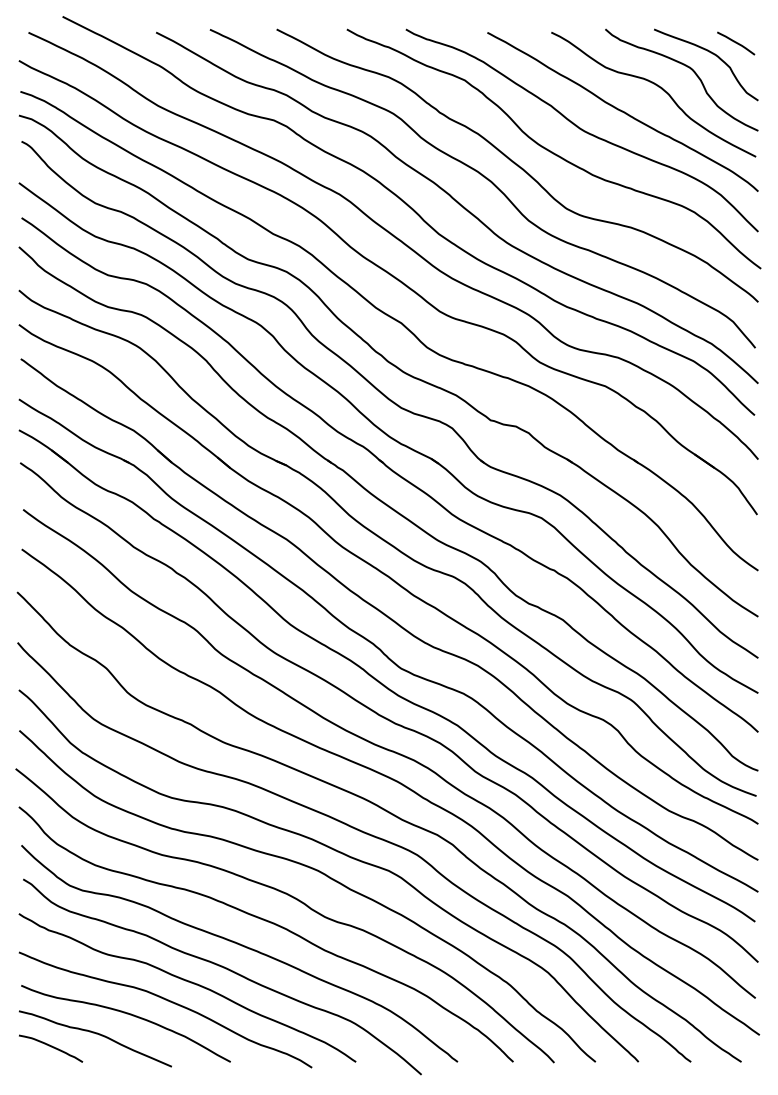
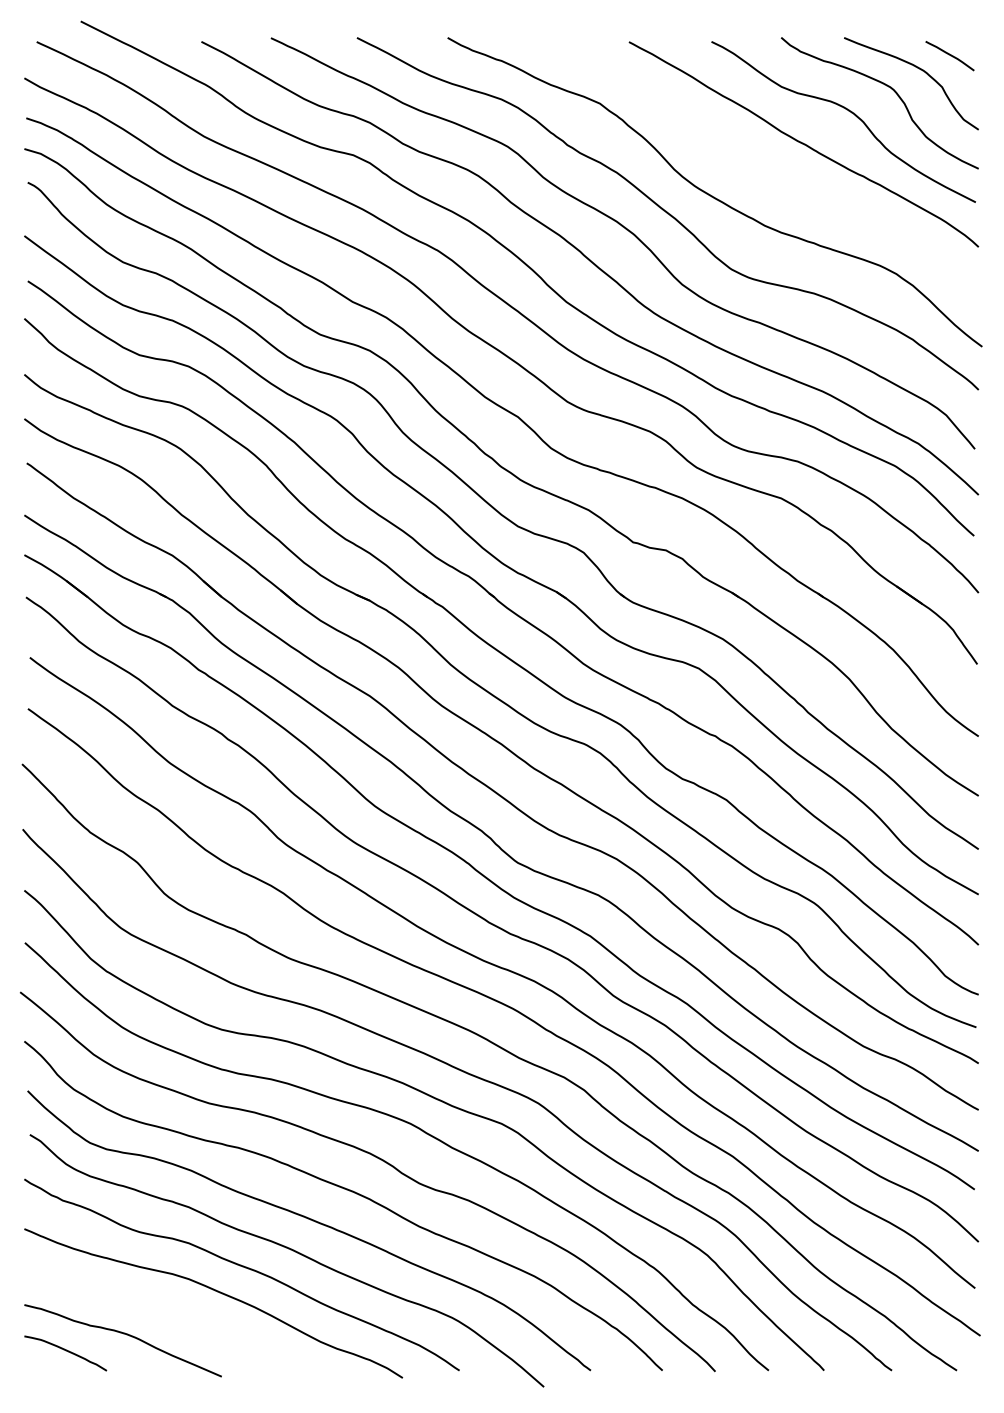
curve: (582, 130) -> (751, 168), removed
curve: (128, 1014) -> (165, 1309), removed

